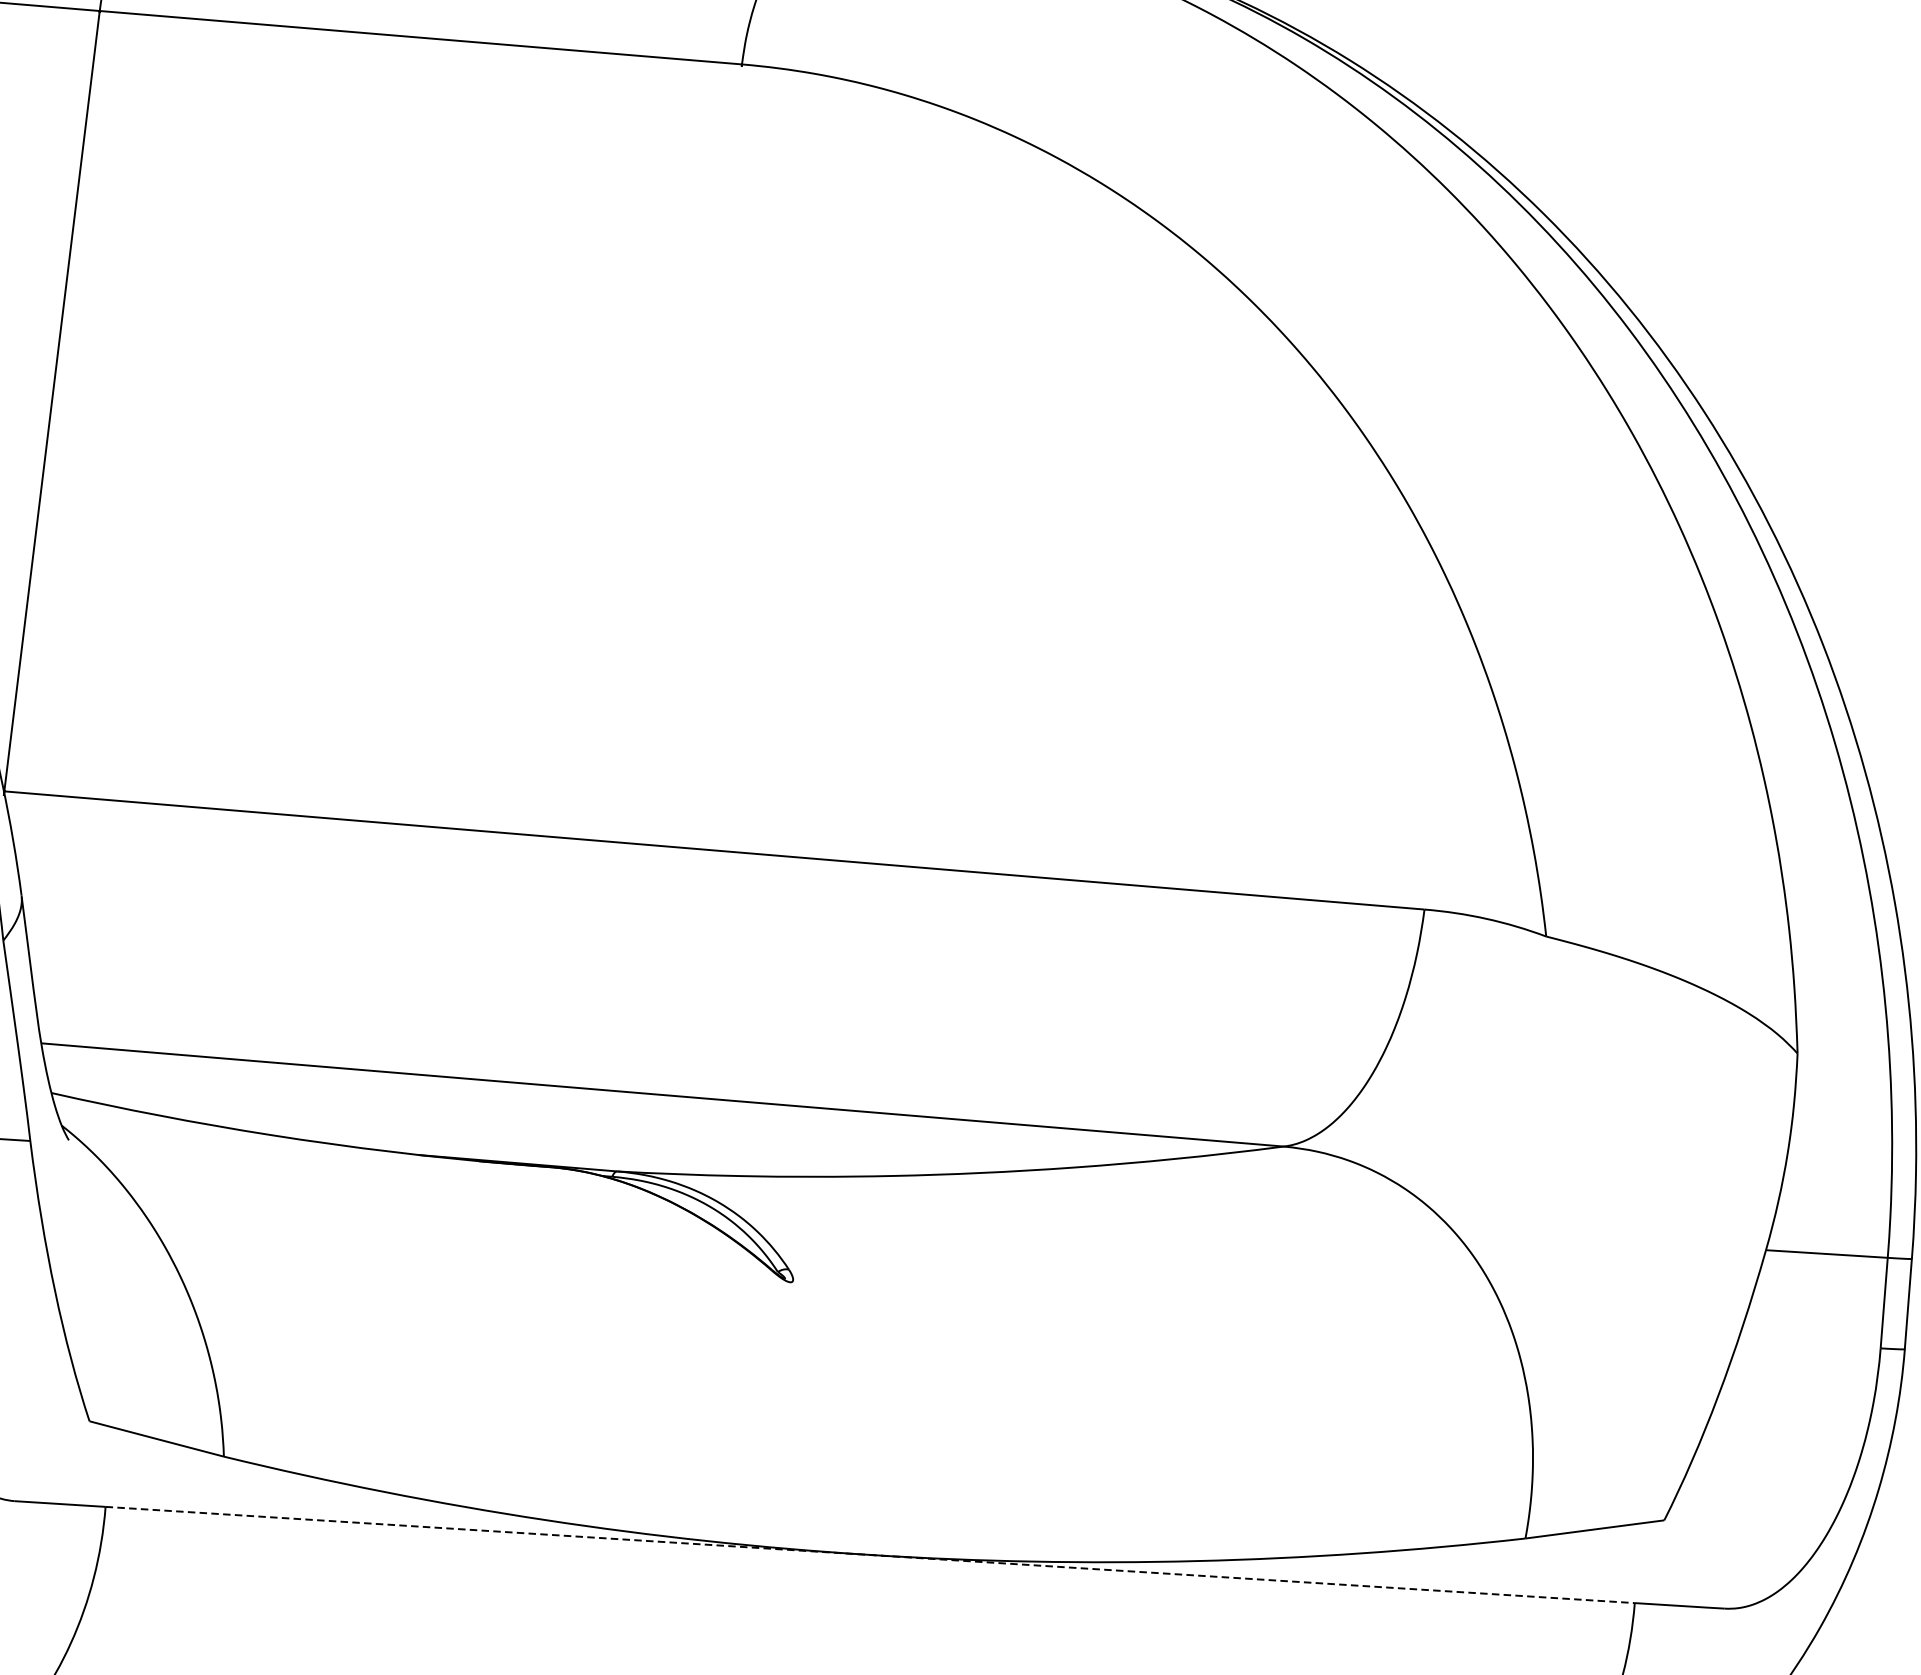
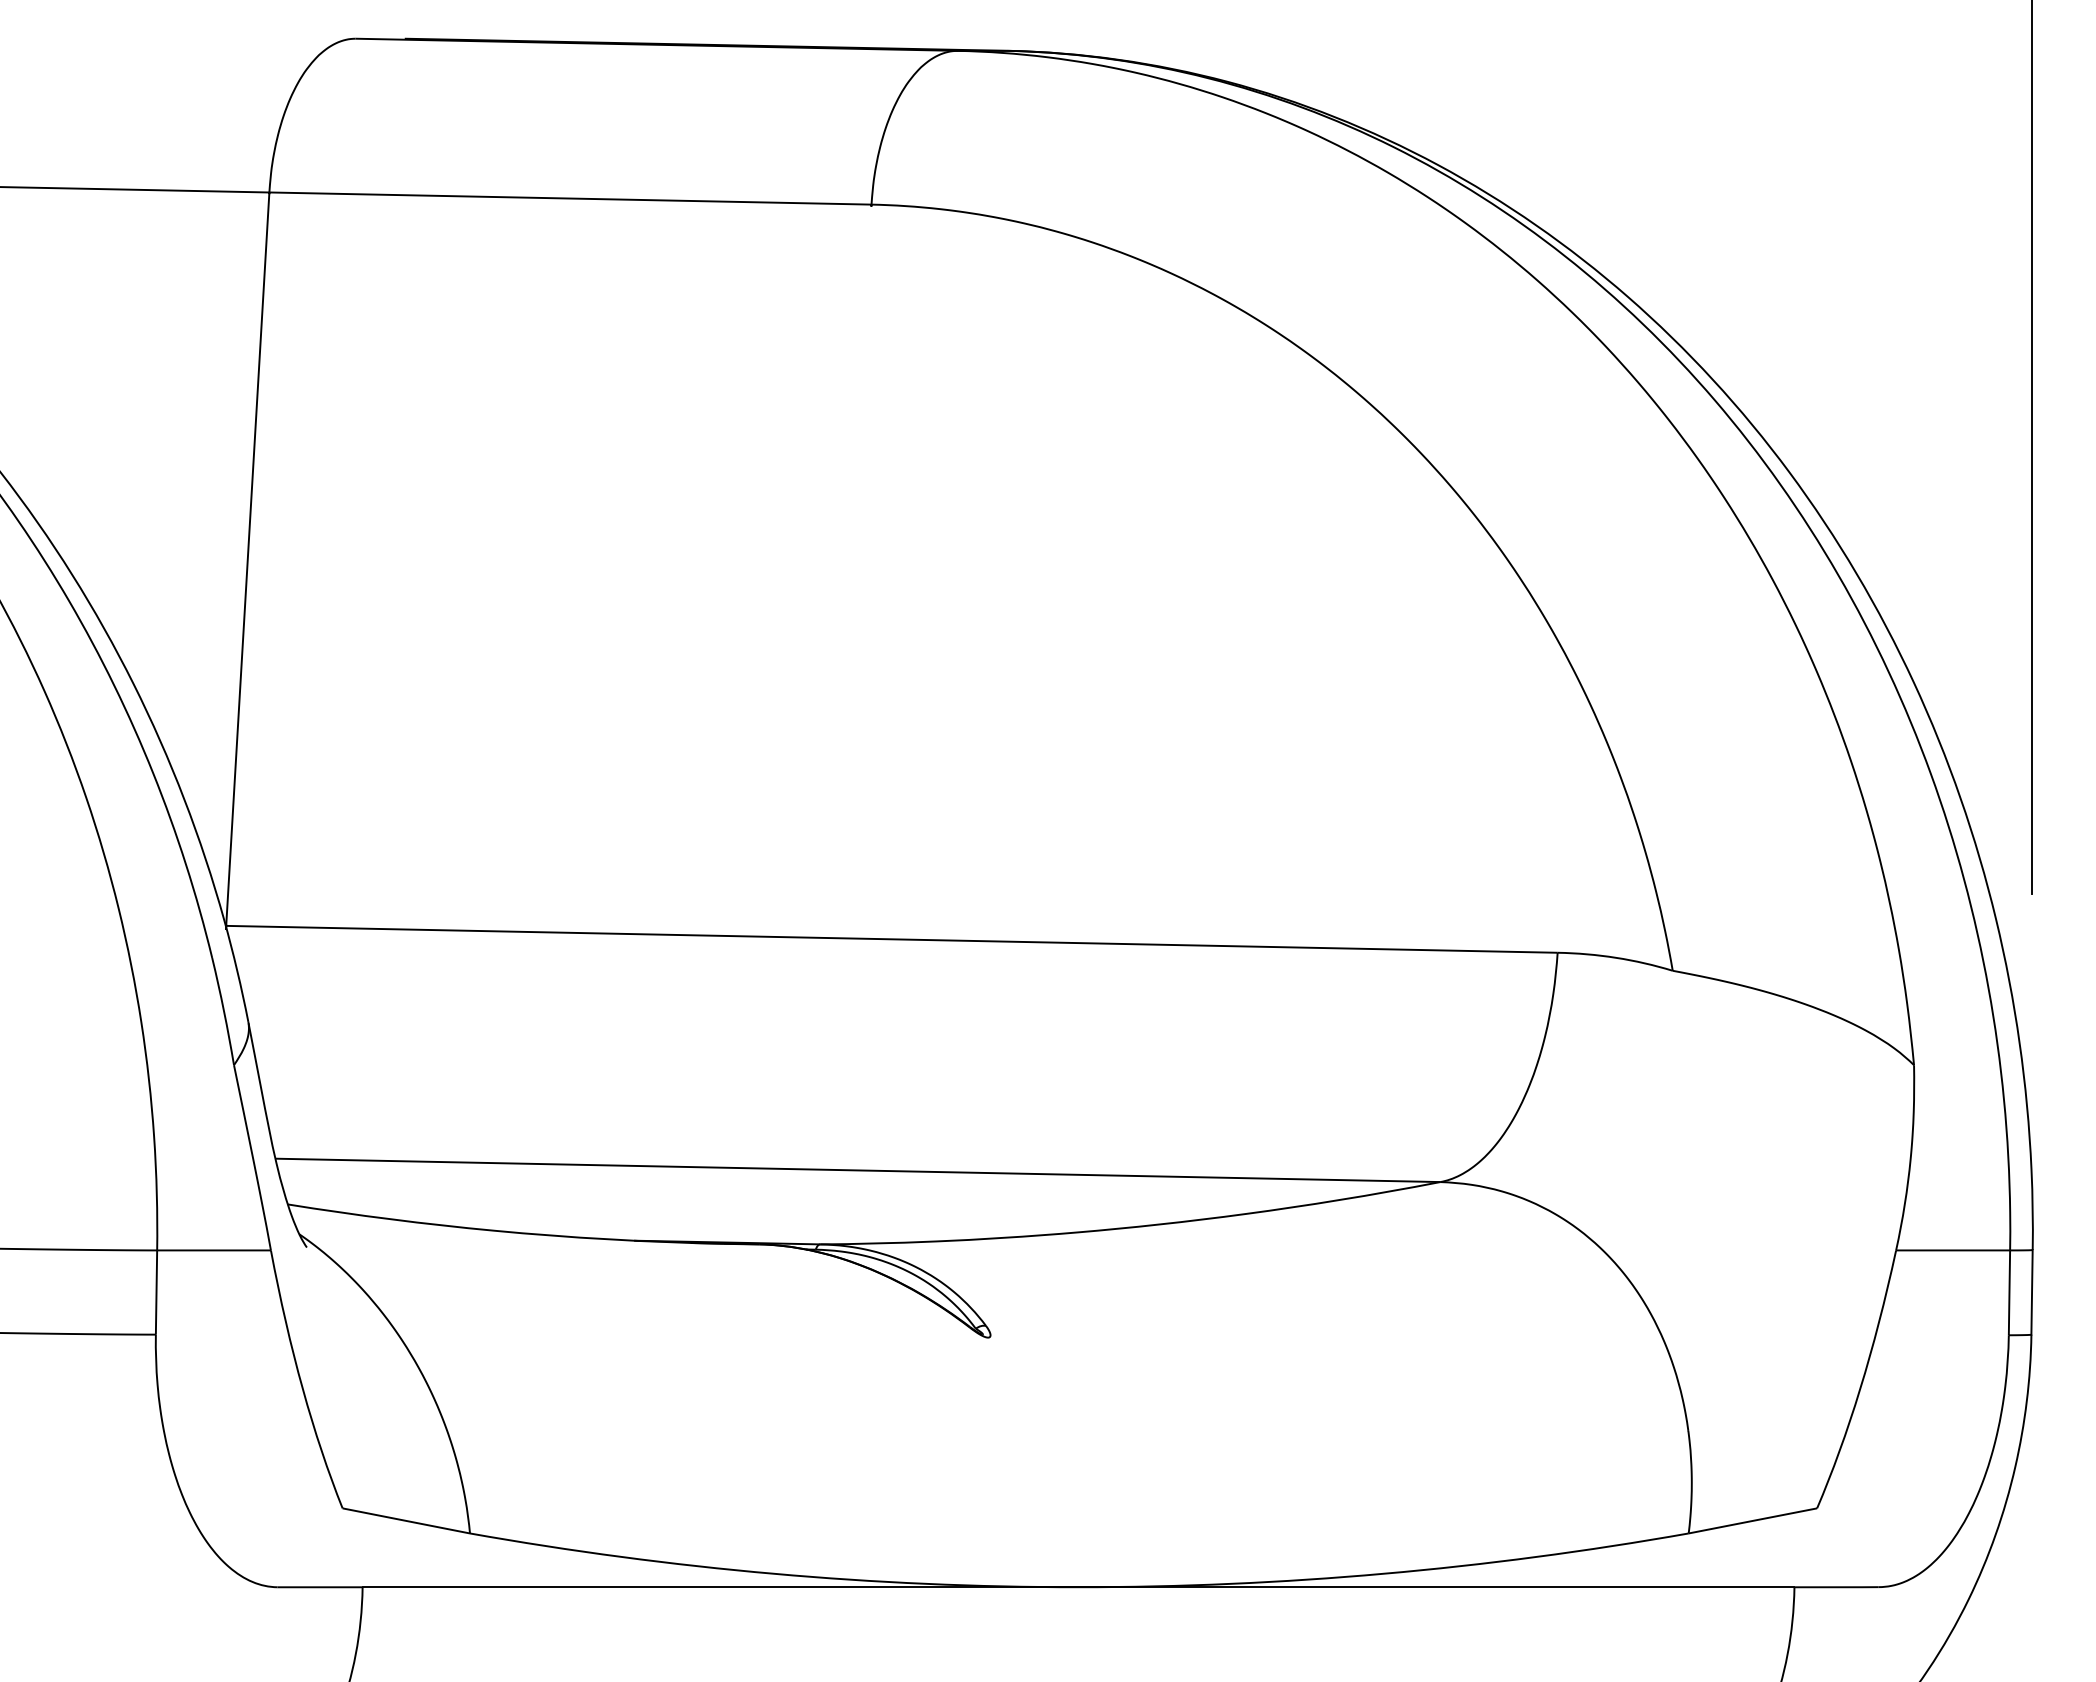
line: (870, 1555) -> (1078, 1587), dashed -> solid

